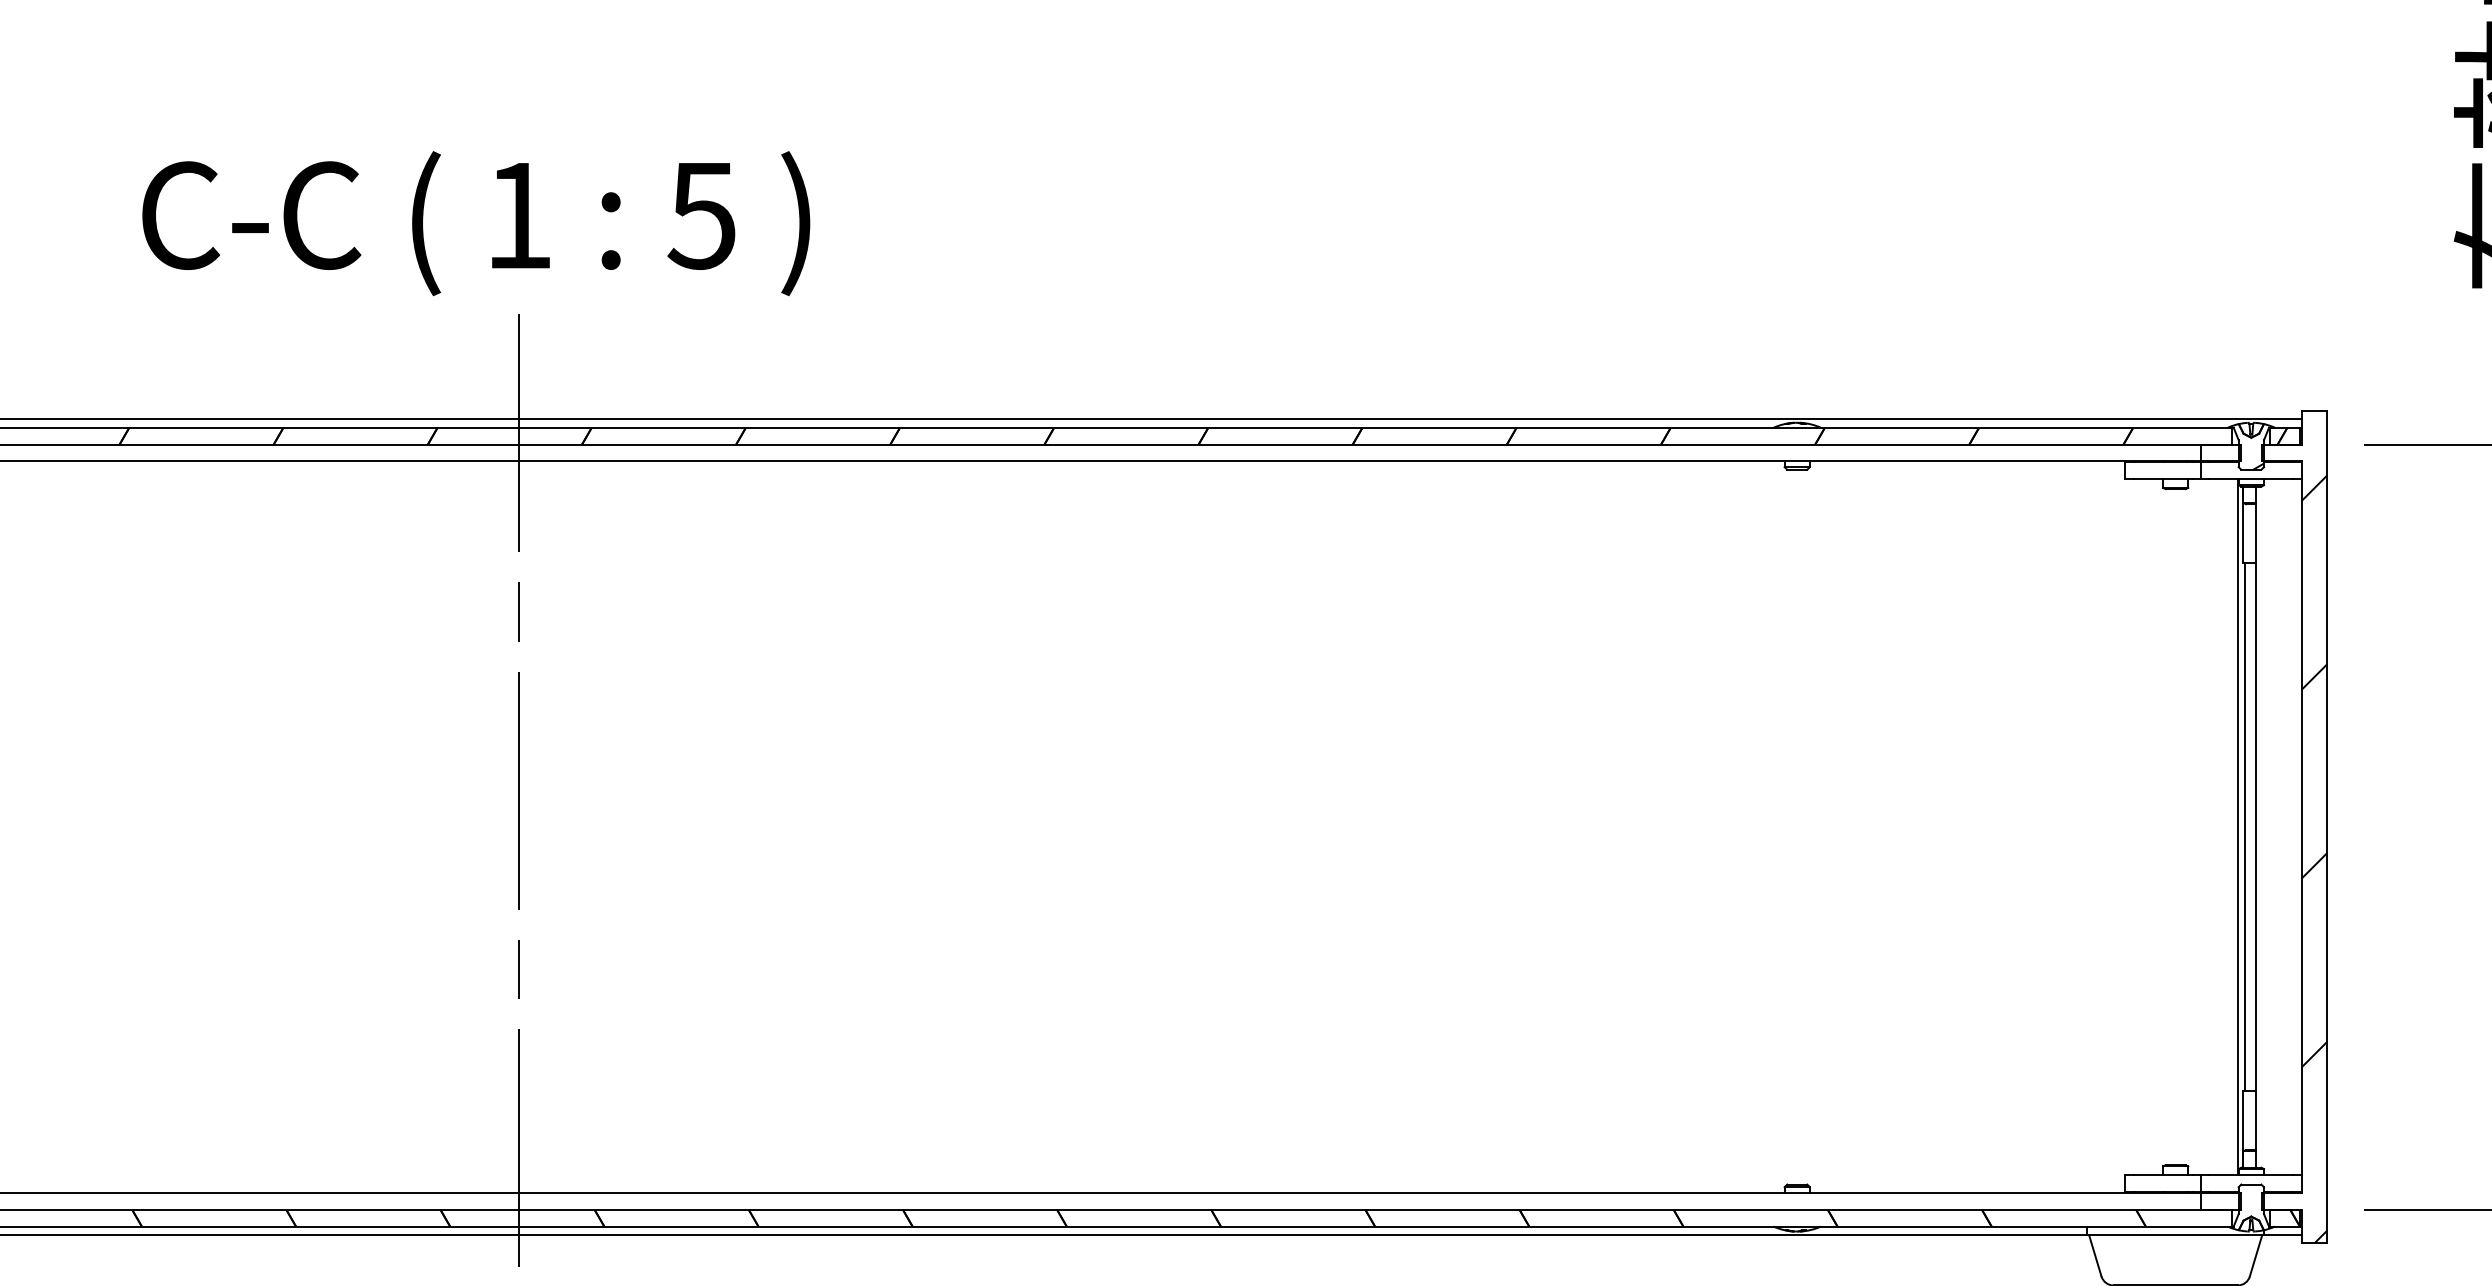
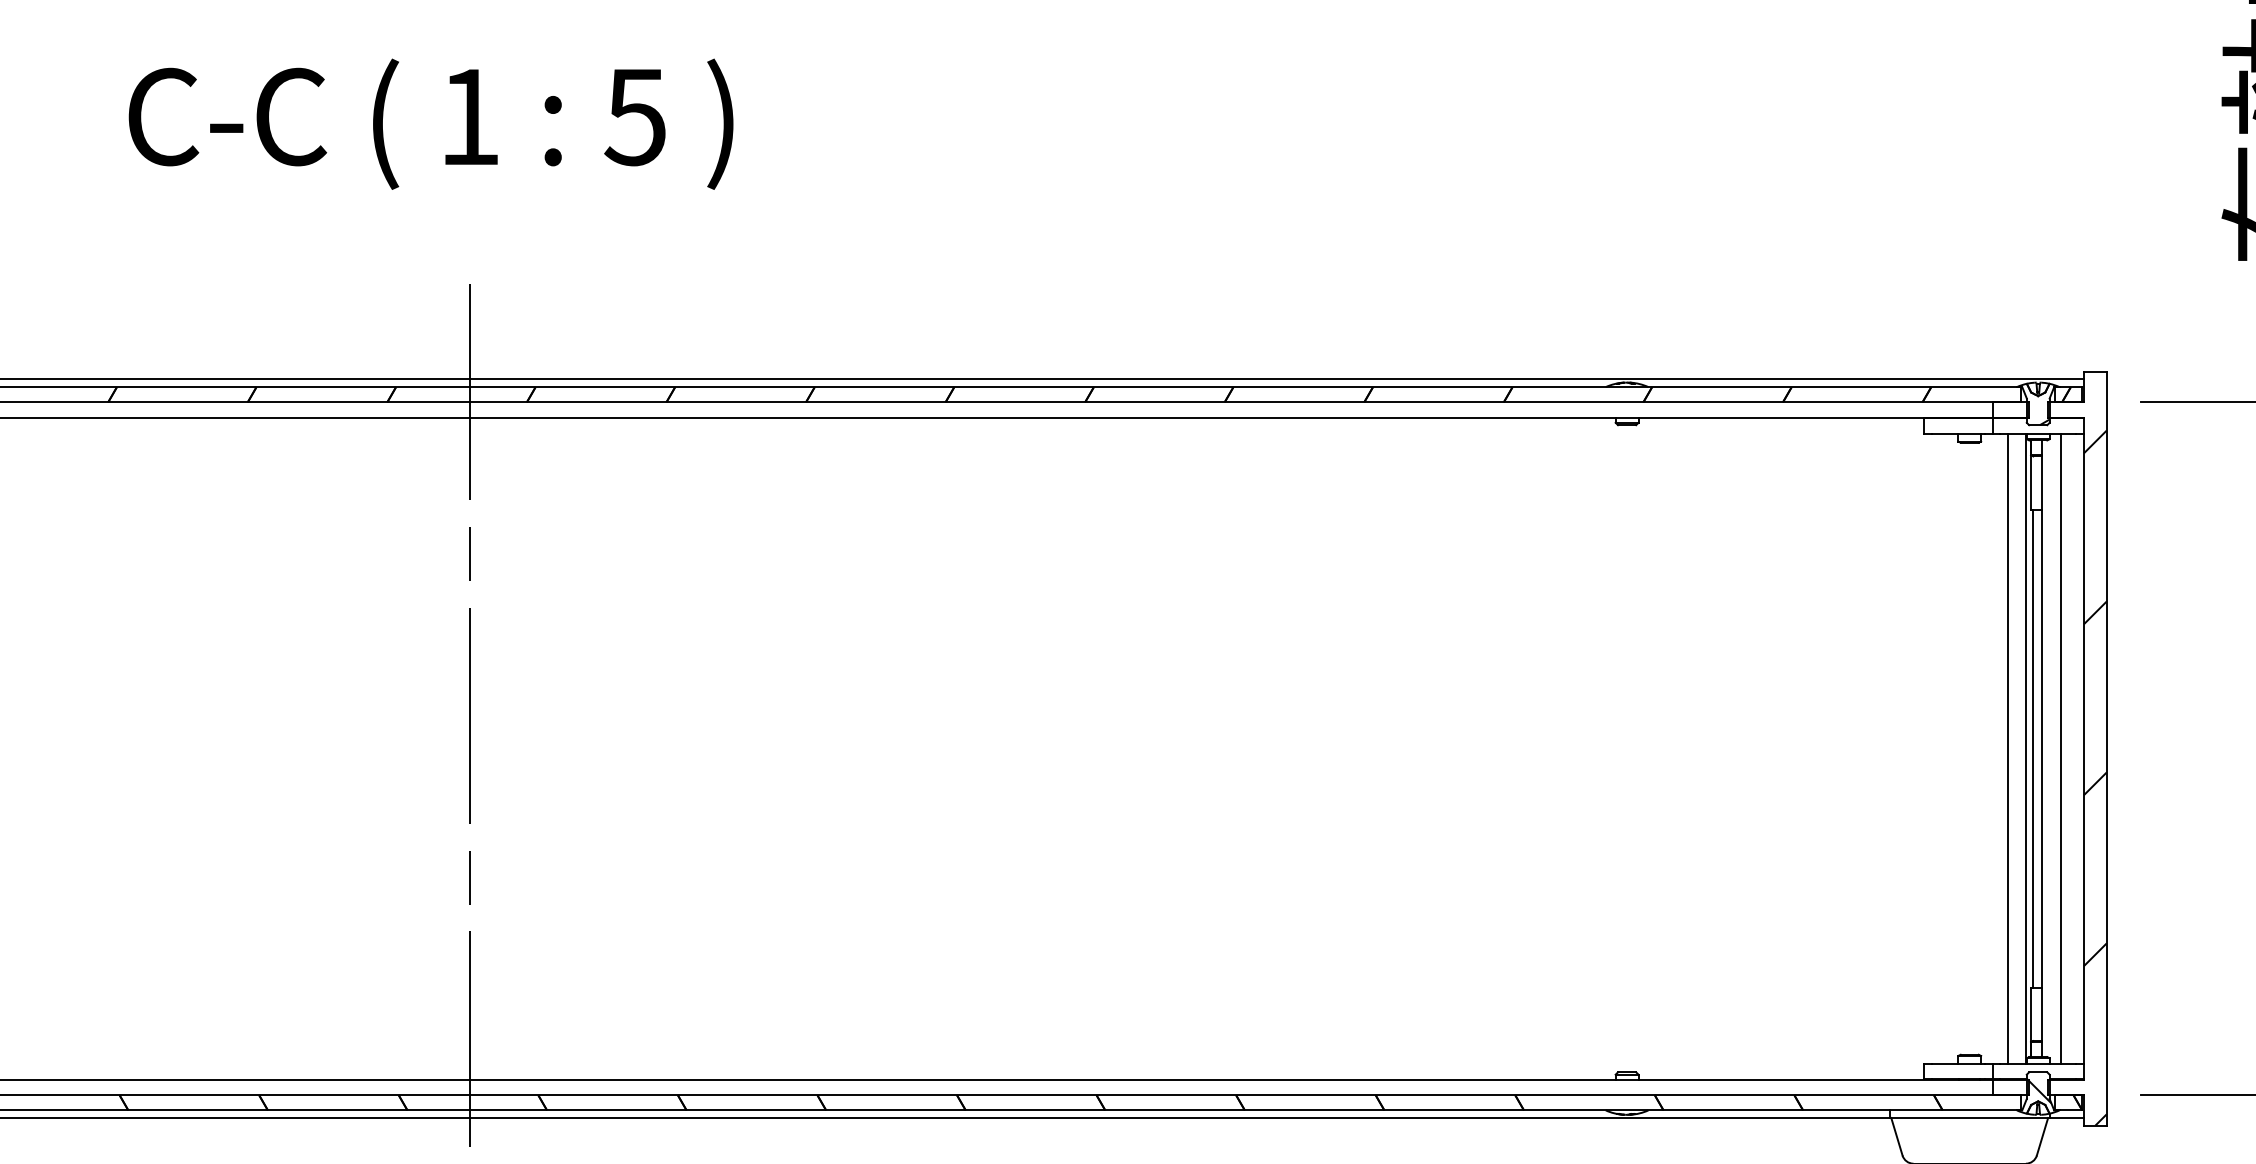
text: (475, 222) -> (430, 123), moved
line: (2217, 826) -> (2007, 748), added
line: (2277, 826) -> (2061, 748), added
hatch: (2256, 1209) -> (2042, 1094), added

